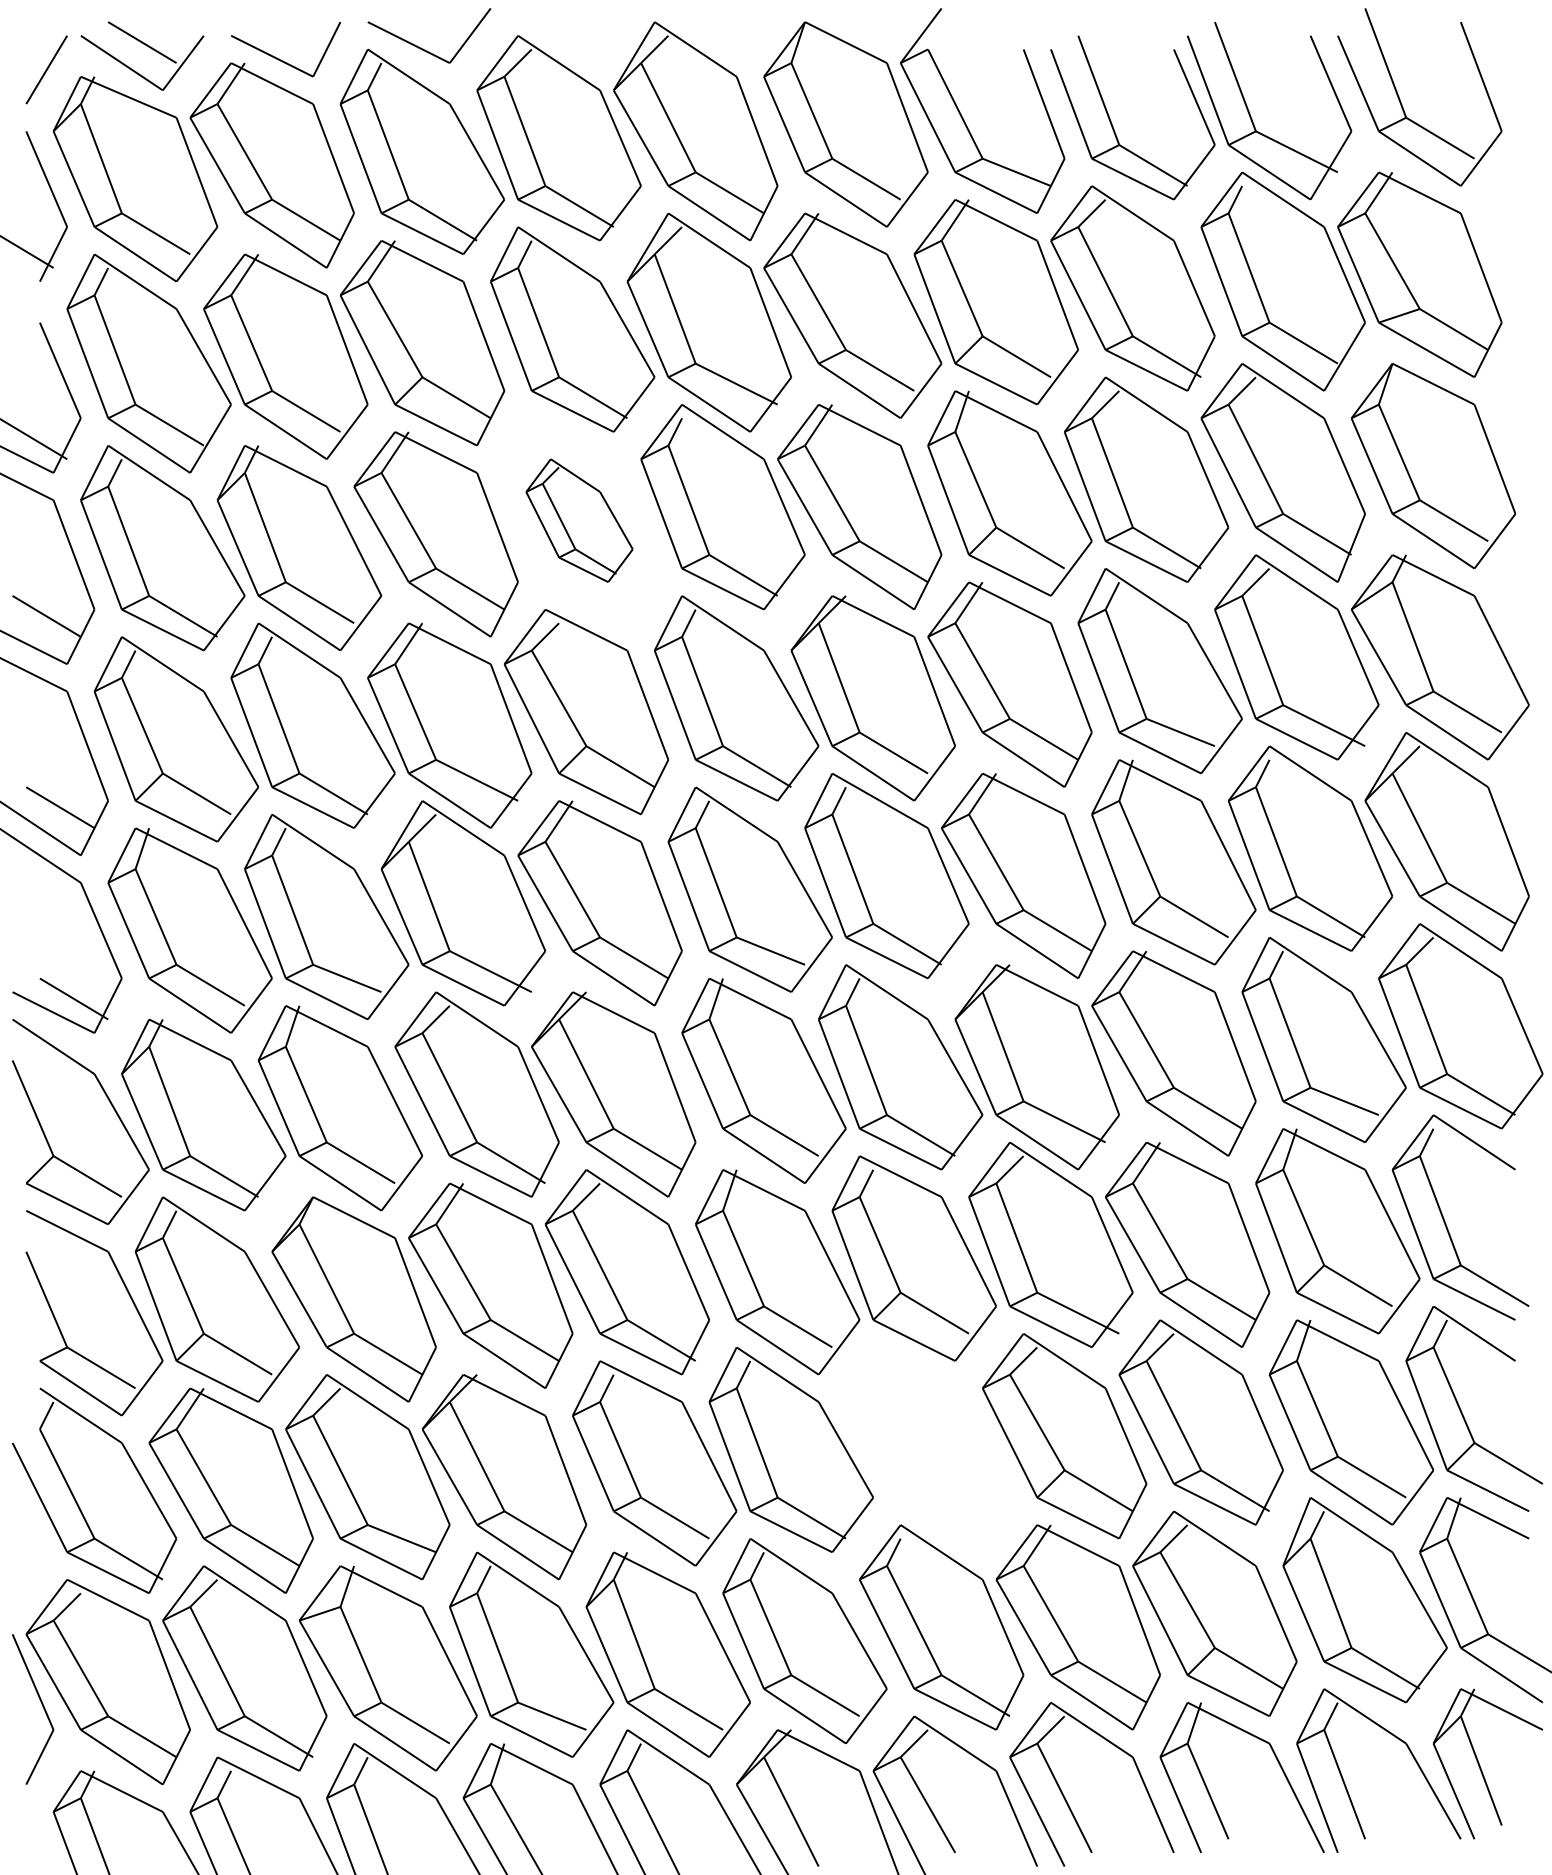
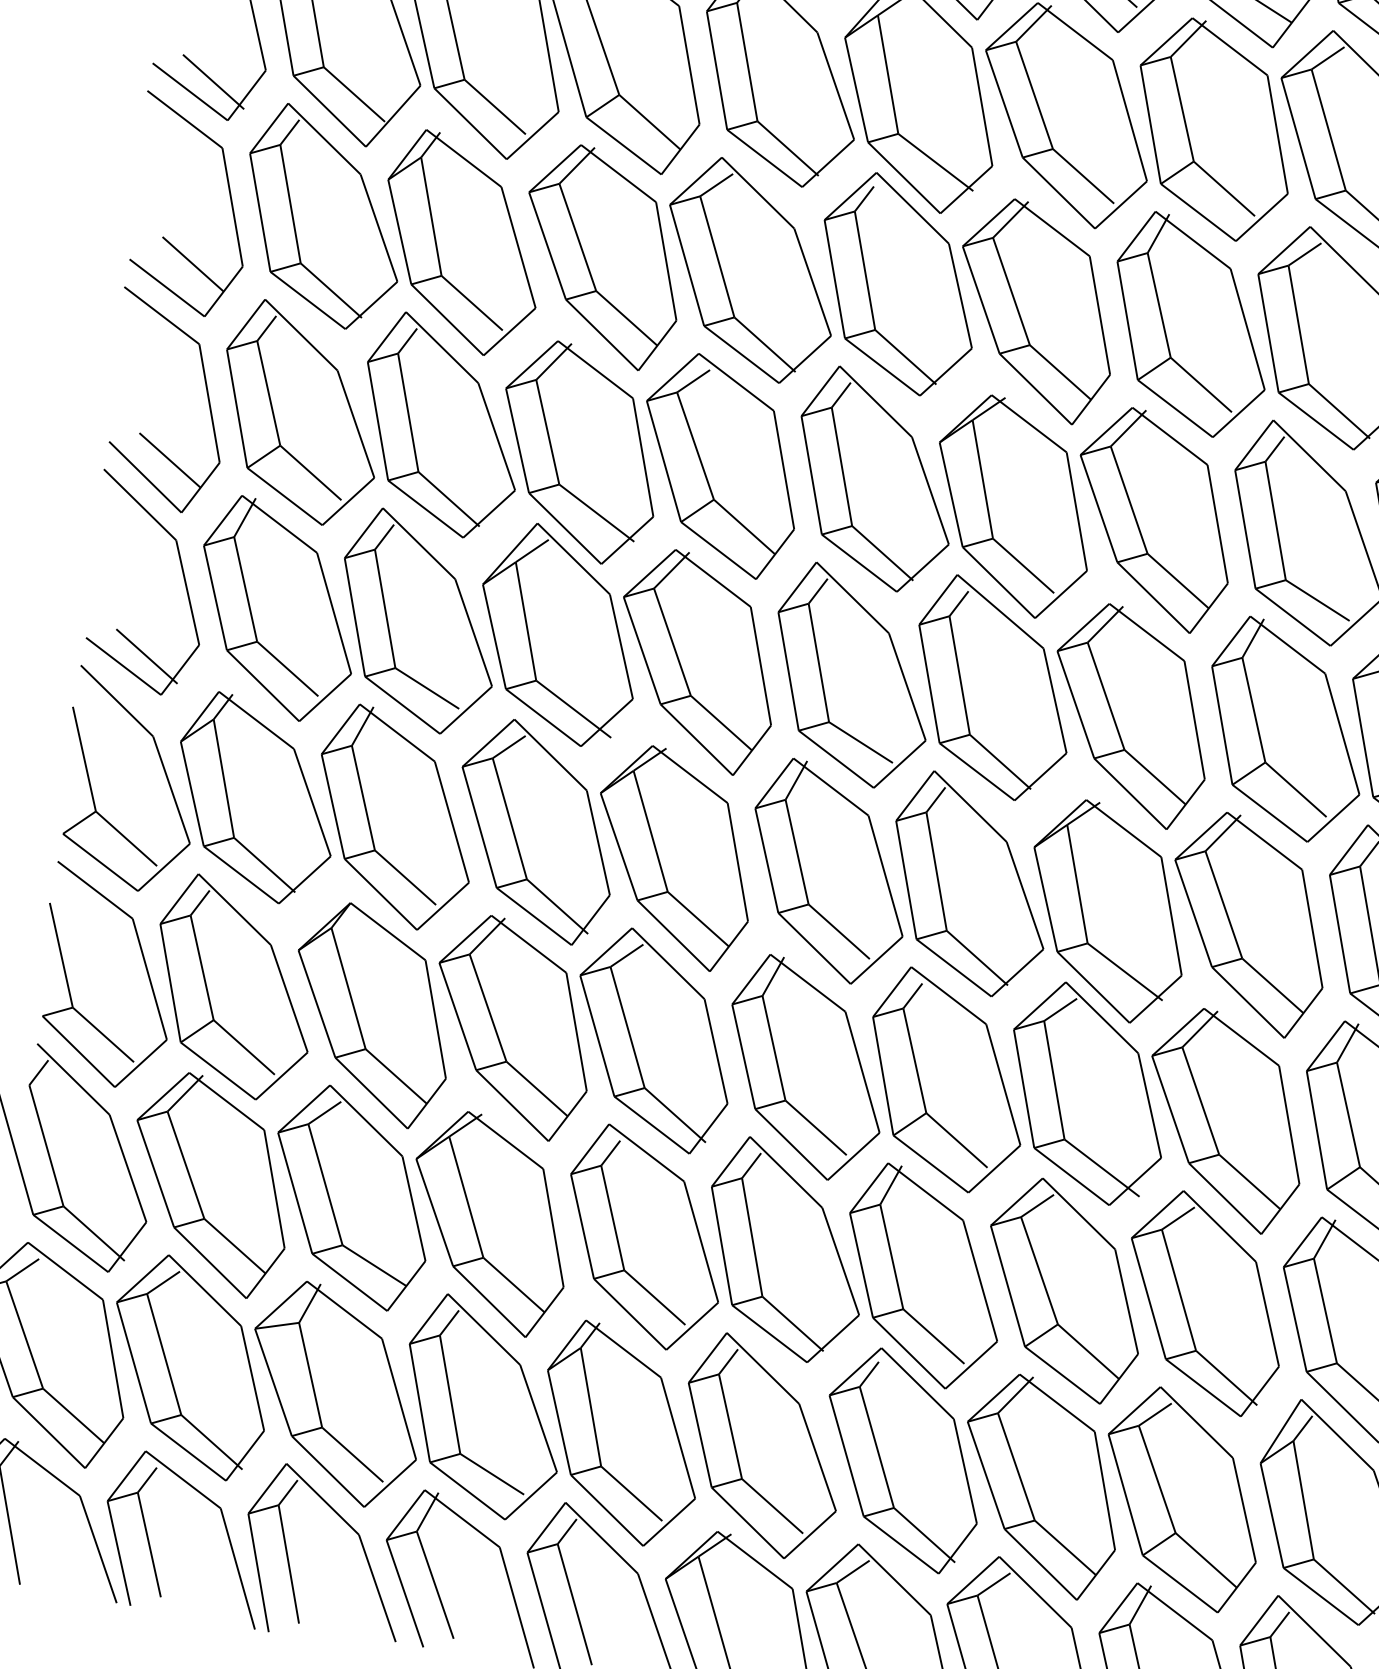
part: (579, 520) -> (750, 270), size x1.67
part: (927, 1449) -> (923, 1276), added

